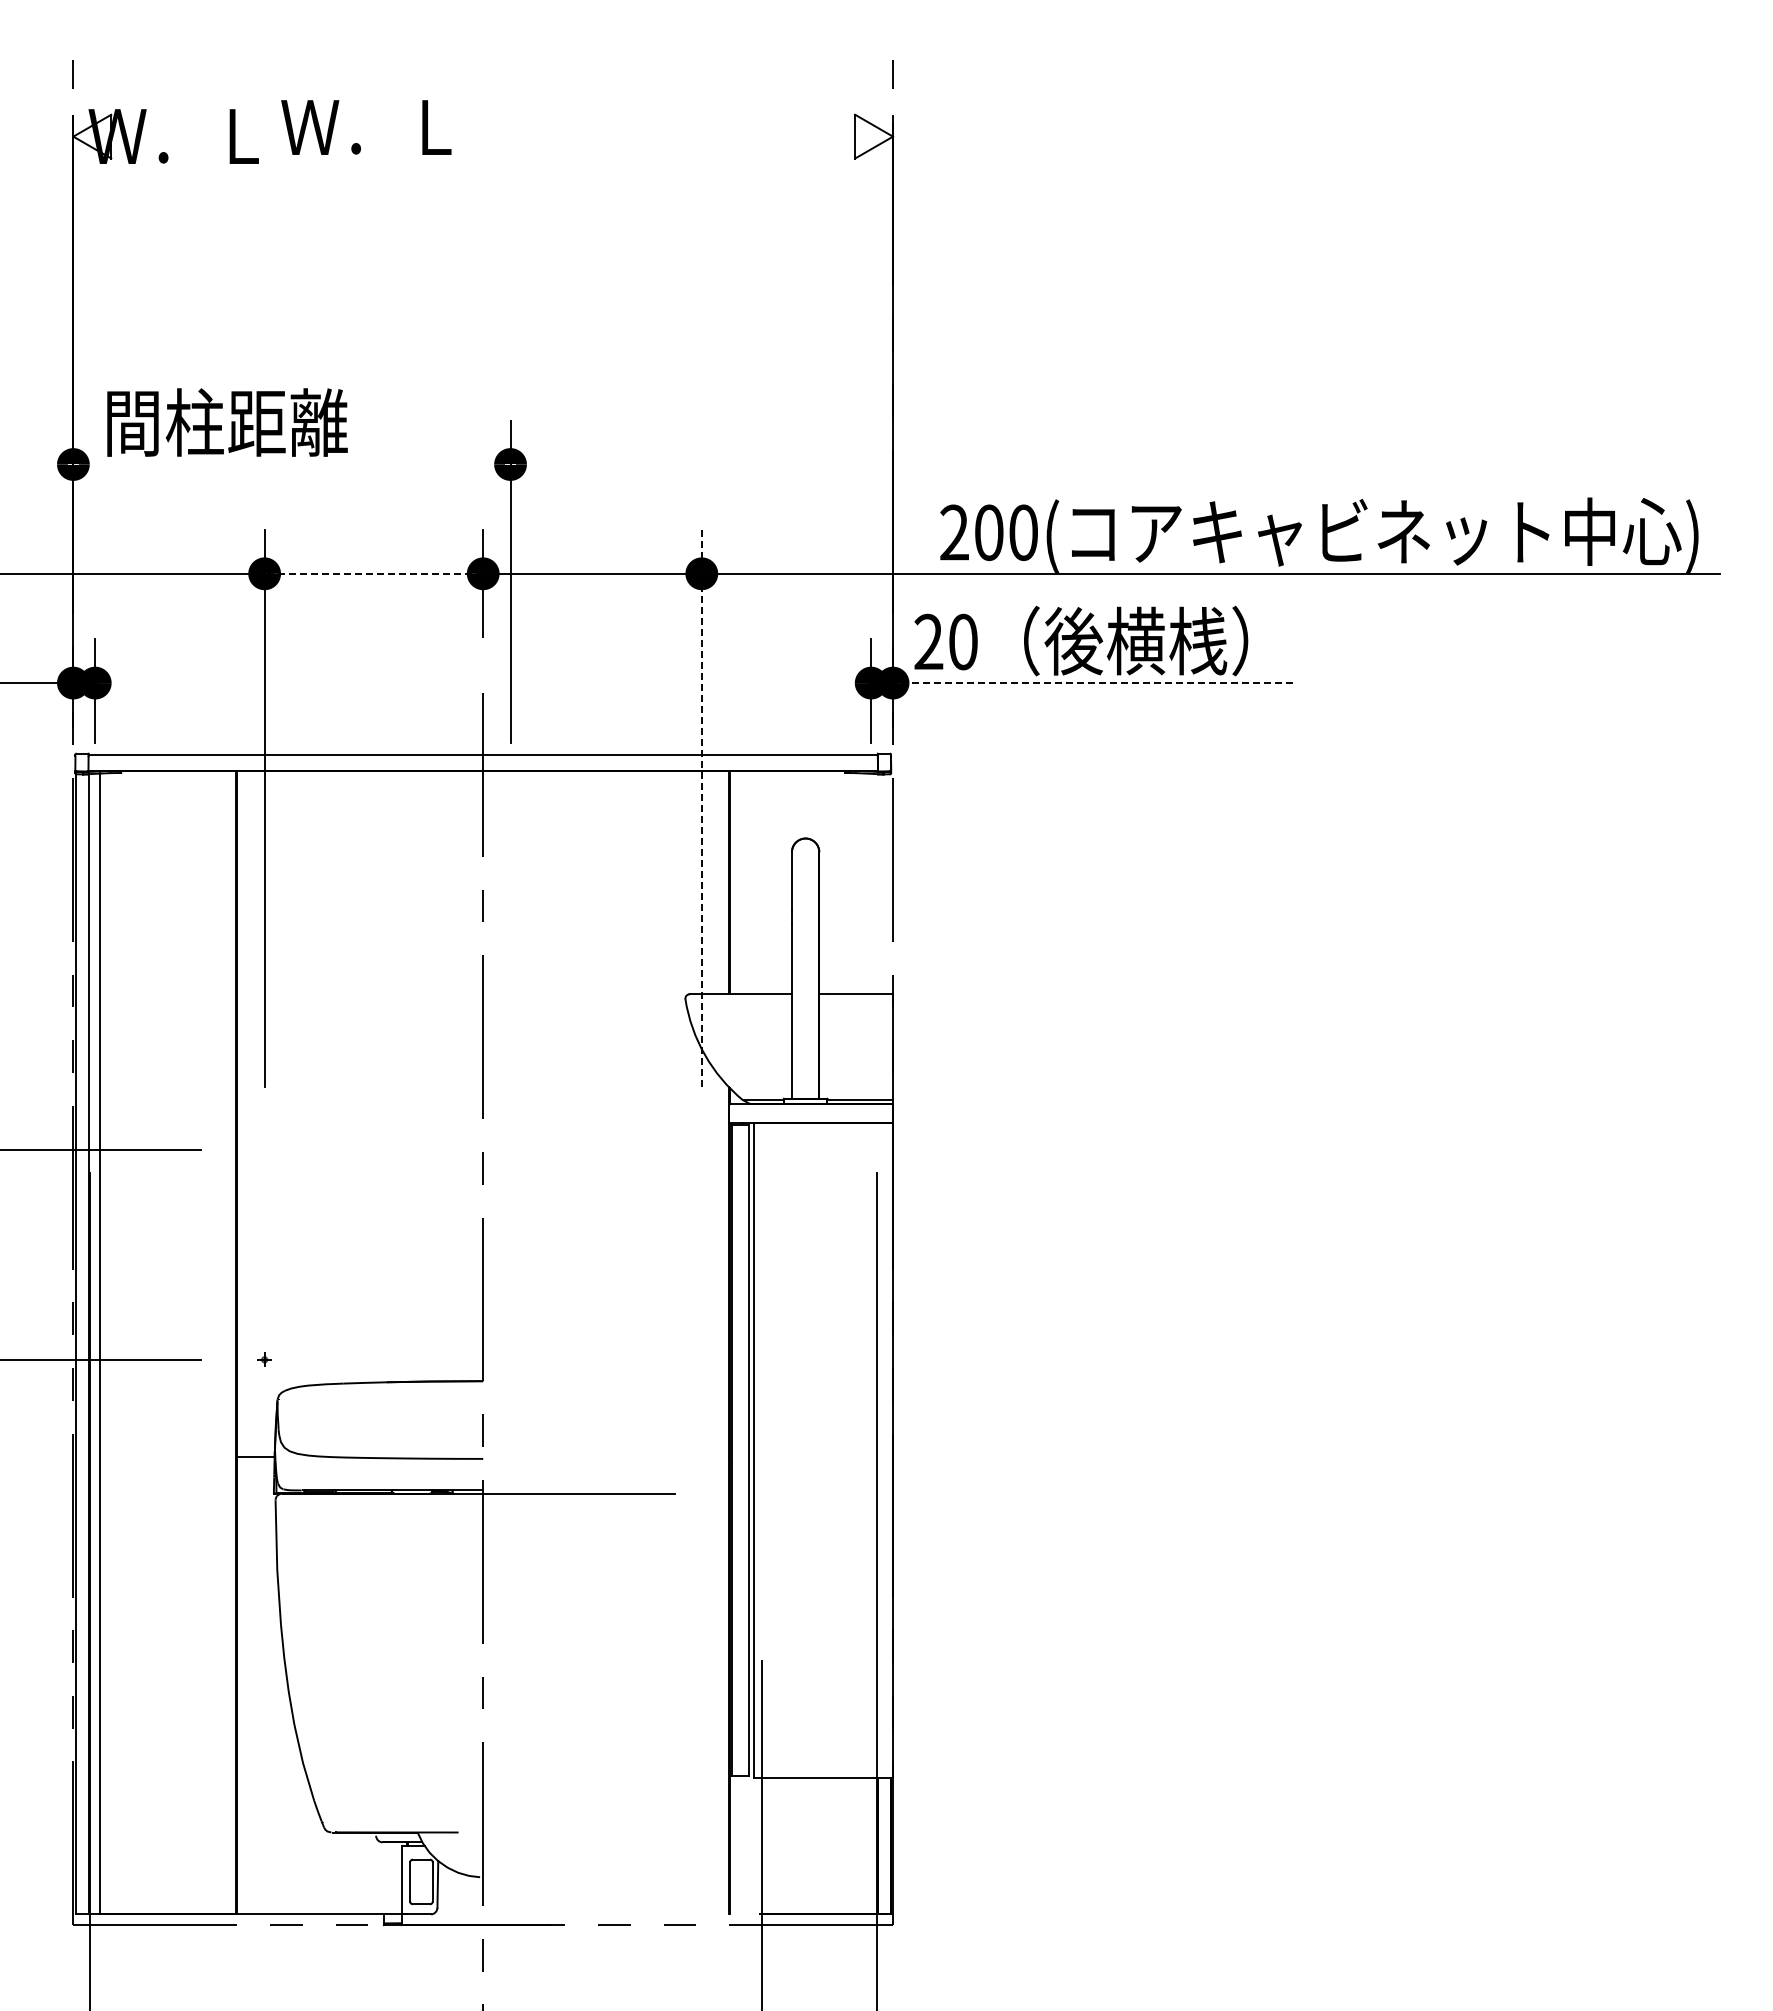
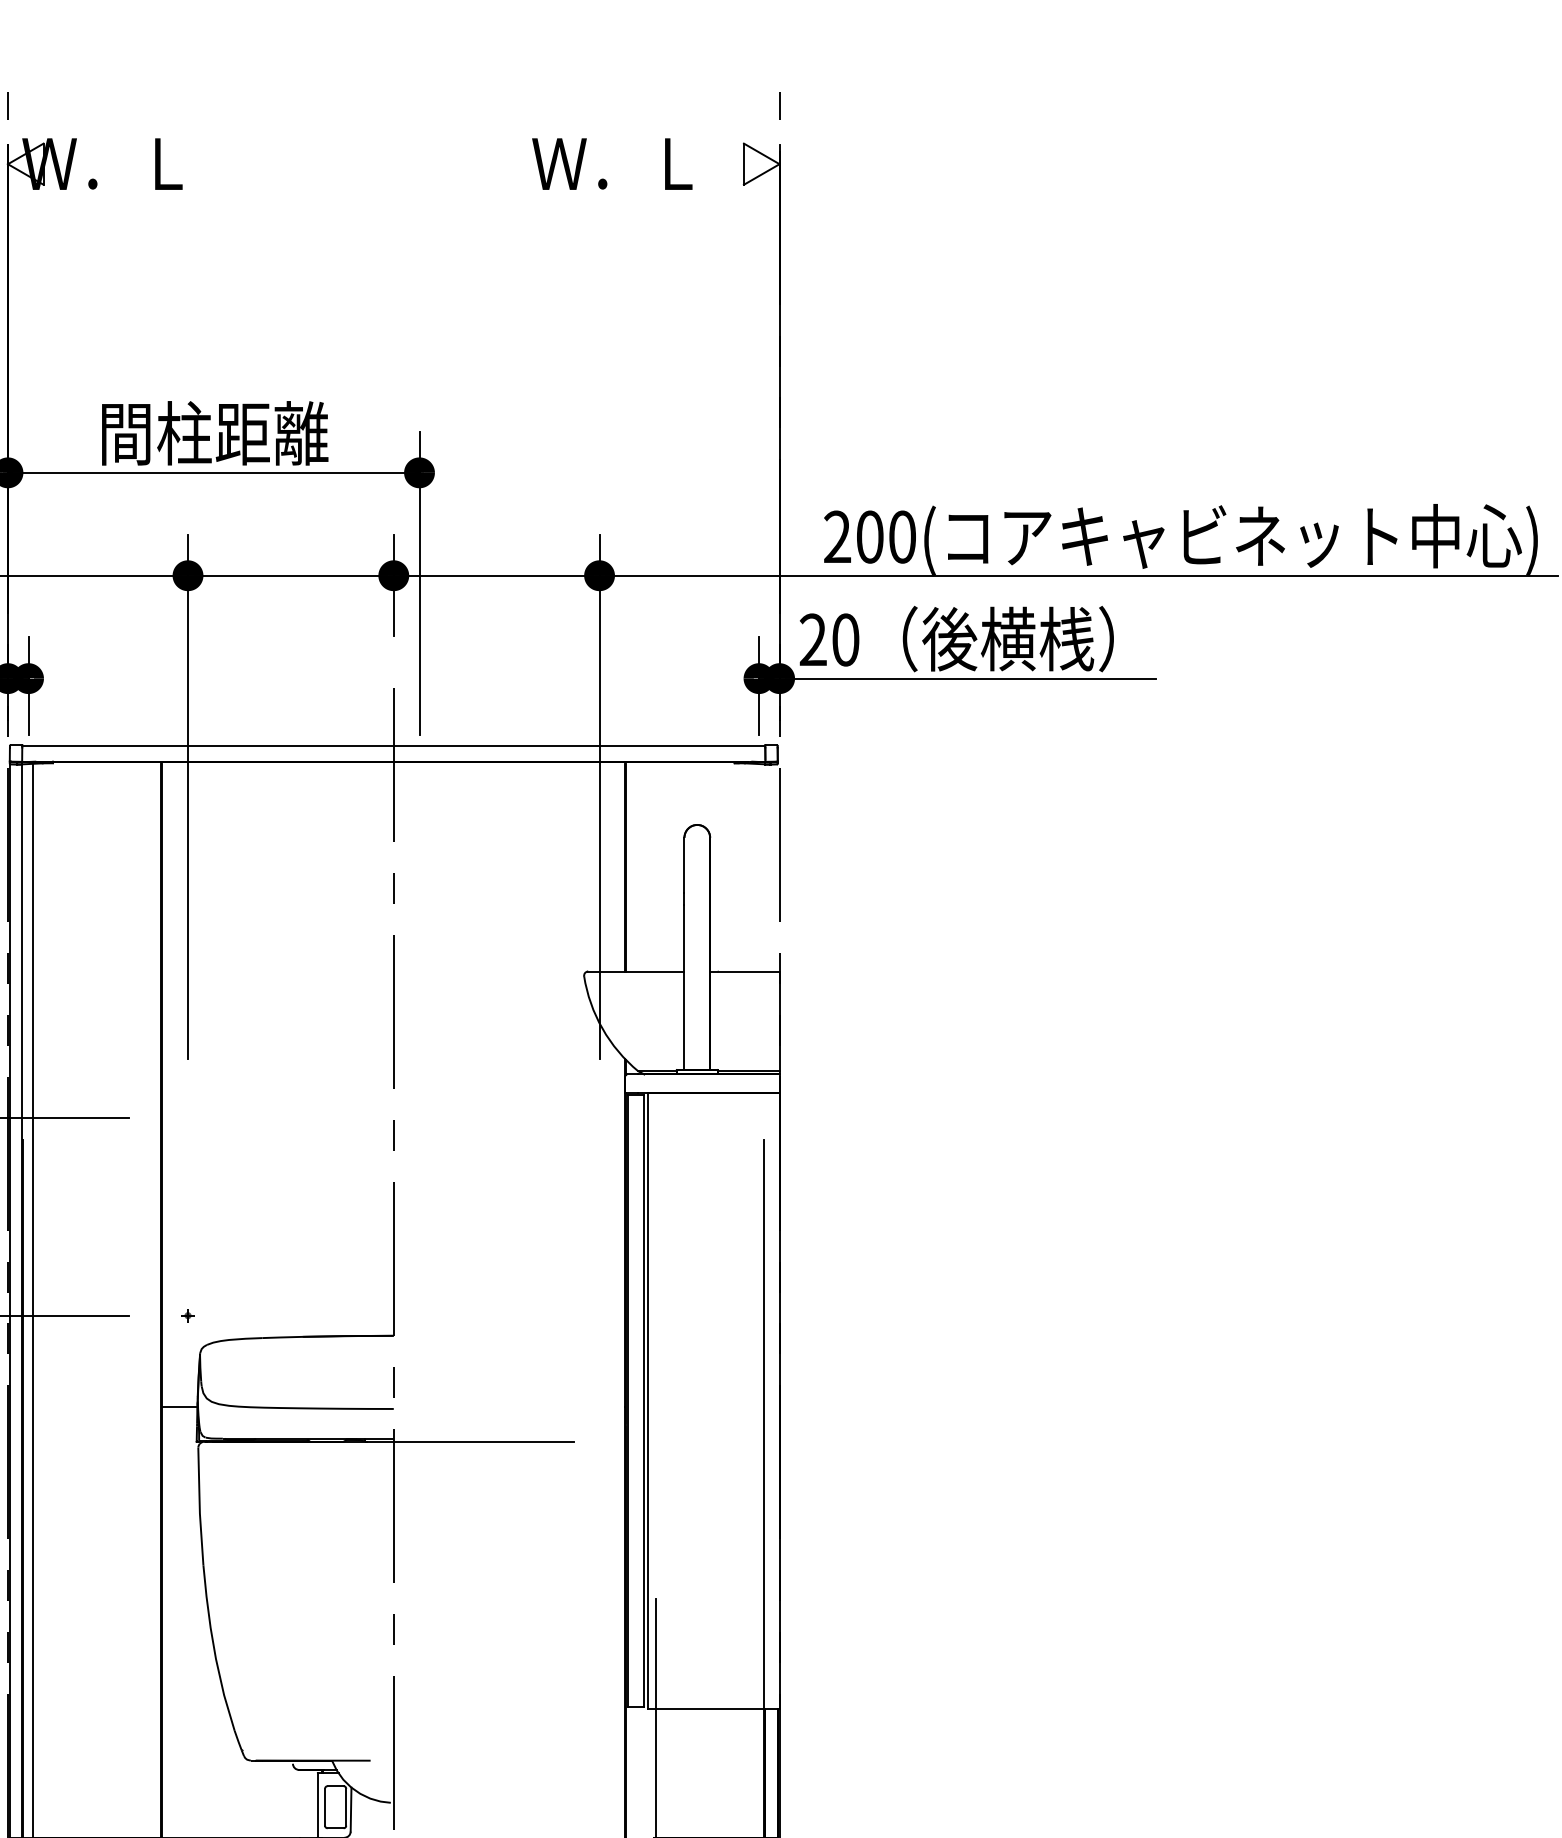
text: (366, 127) -> (612, 164), moved
text: (227, 422) -> (215, 433), moved
line: (291, 464) -> (213, 472), added
line: (373, 573) -> (290, 575), dashed -> solid
line: (1092, 683) -> (967, 679), dashed -> solid
line: (701, 807) -> (599, 795), dashed -> solid

